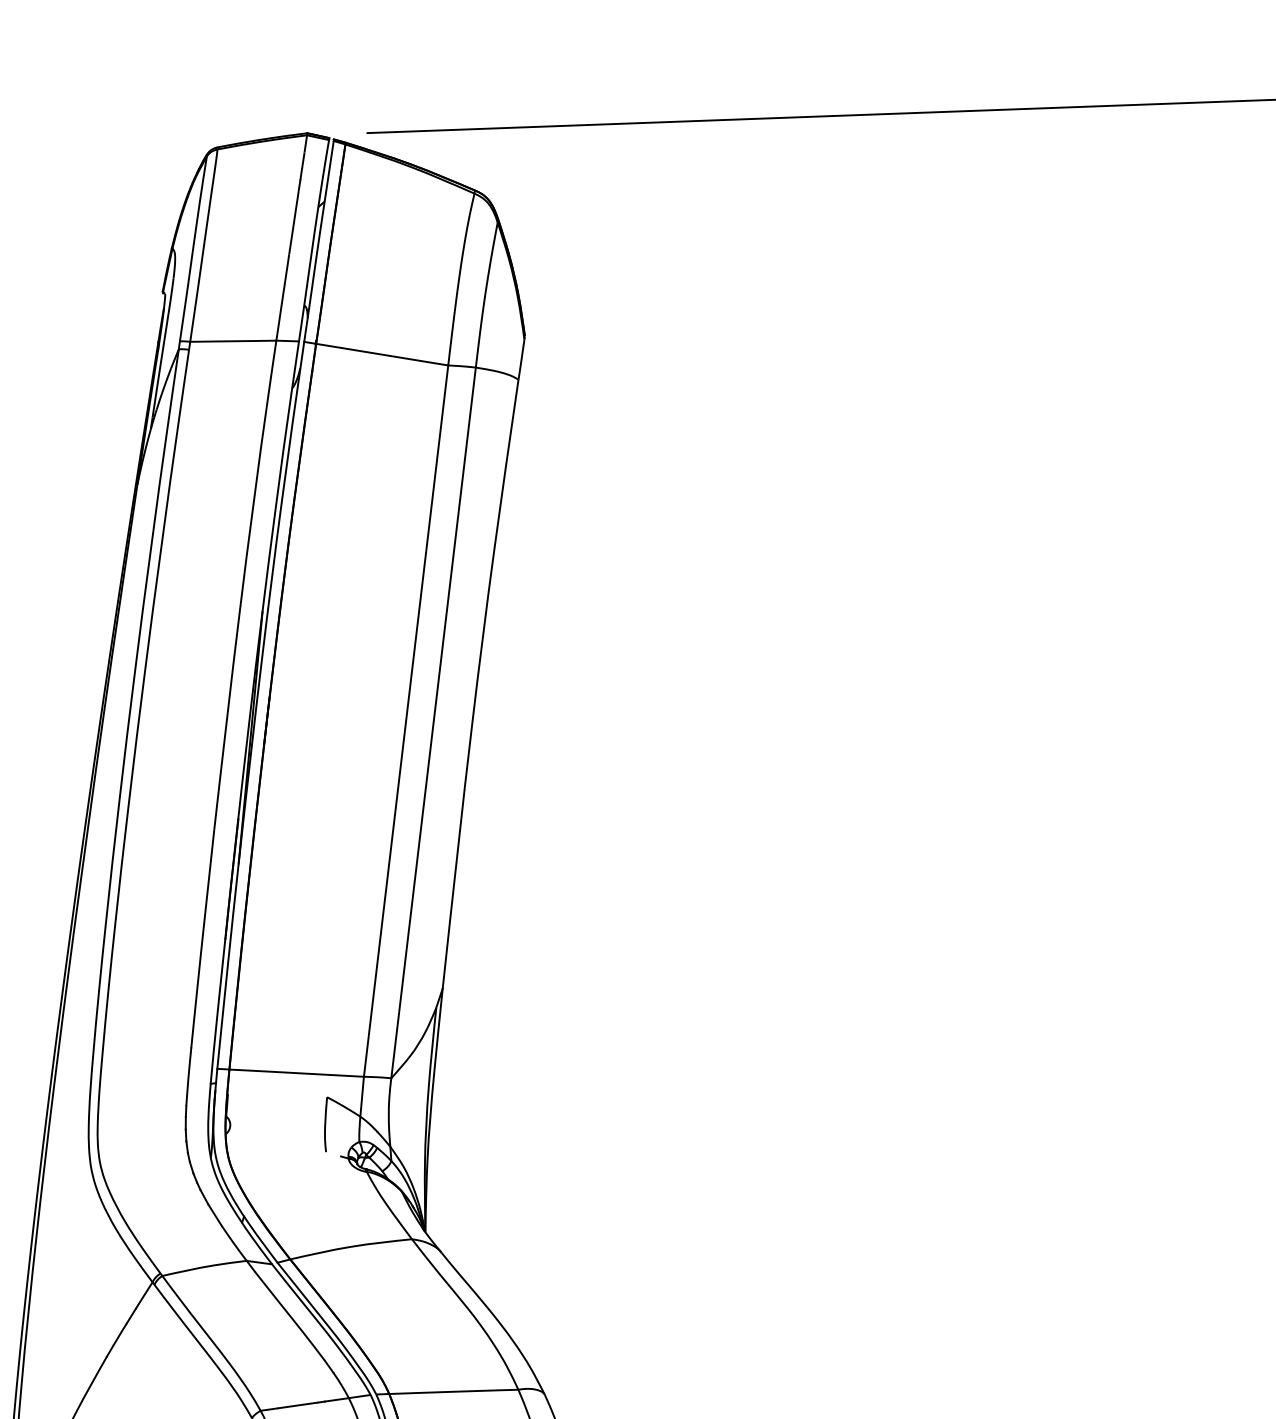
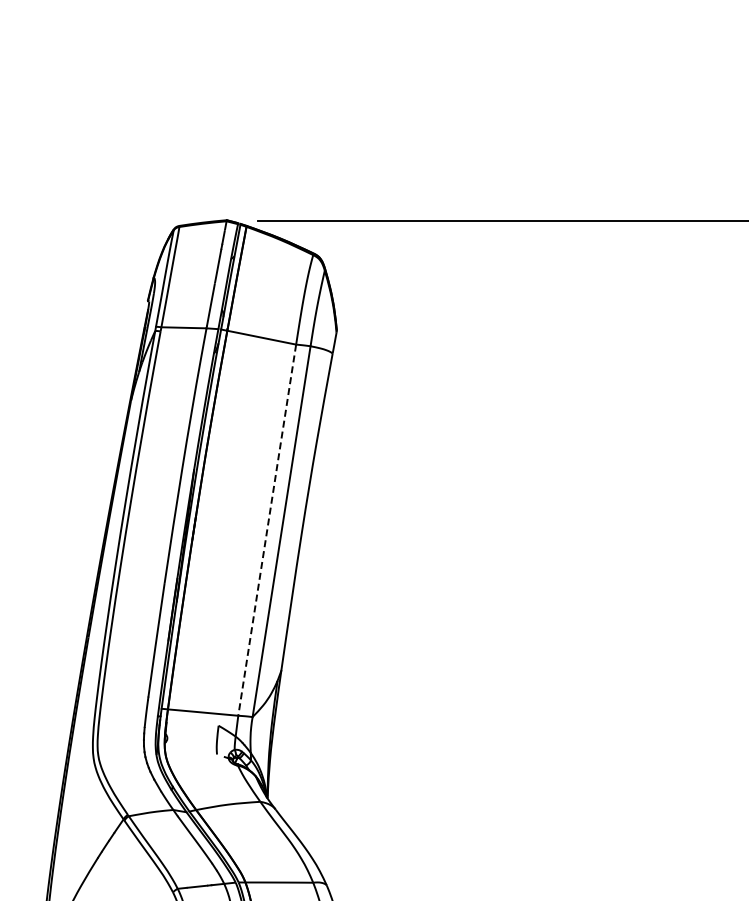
line: (406, 721) -> (267, 530), solid -> dashed

